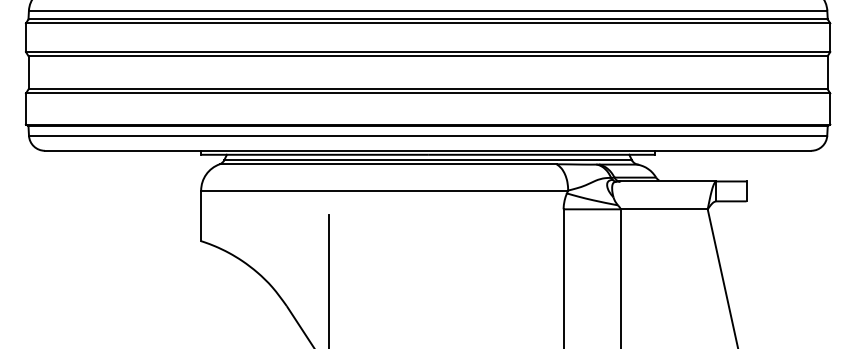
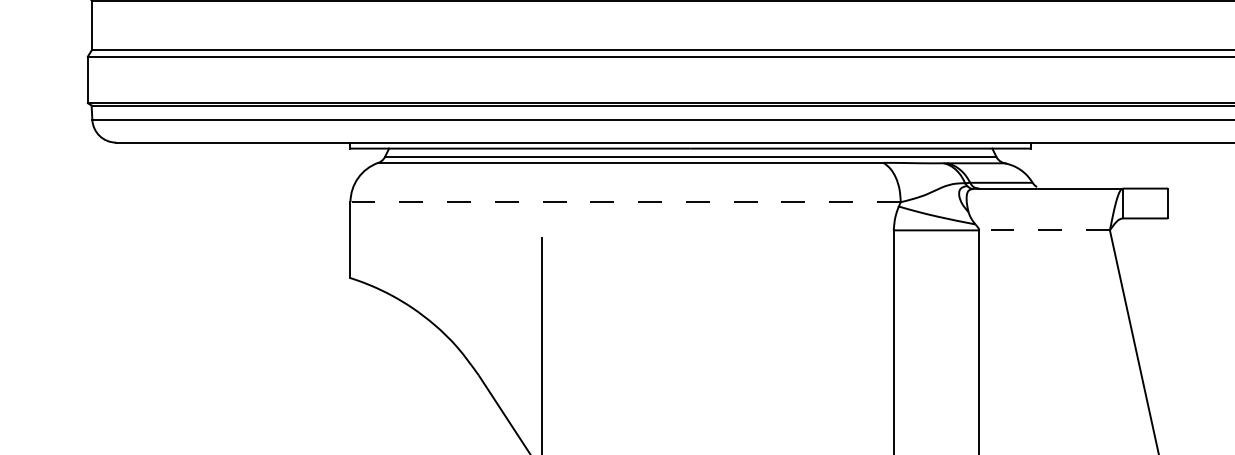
line: (384, 190) -> (625, 202), solid -> dashed
line: (664, 209) -> (1045, 230), solid -> dashed

